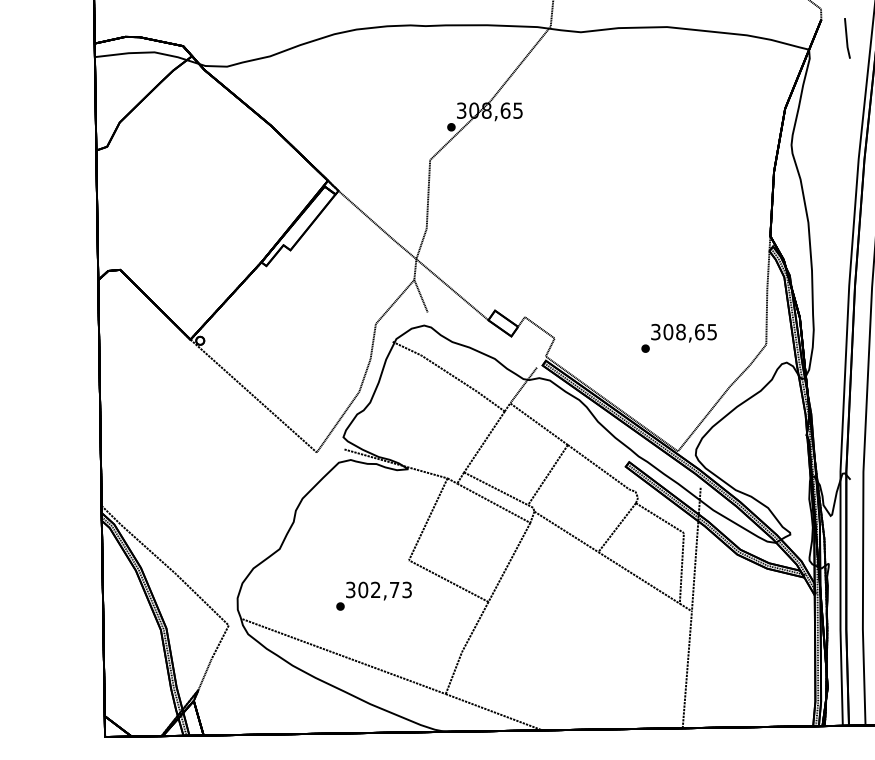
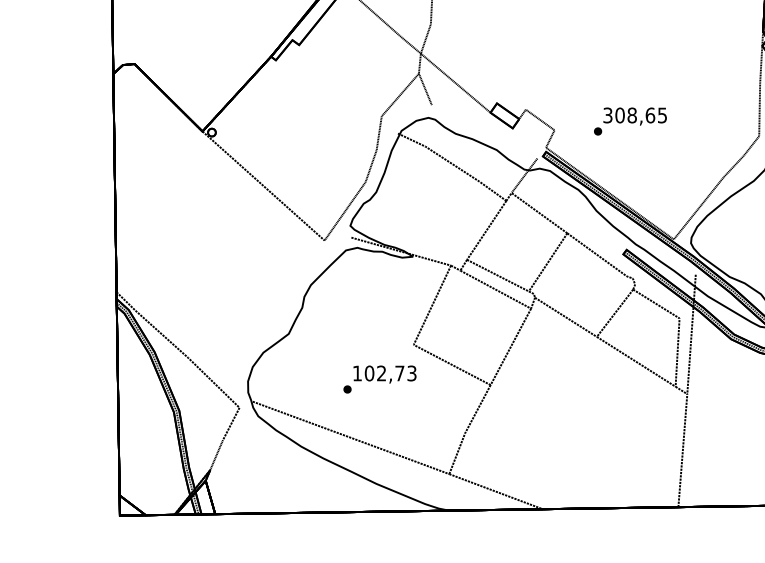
text: (678, 337) -> (629, 120), moved
text: (350, 589) -> (357, 373), 302,73 -> 102,73

